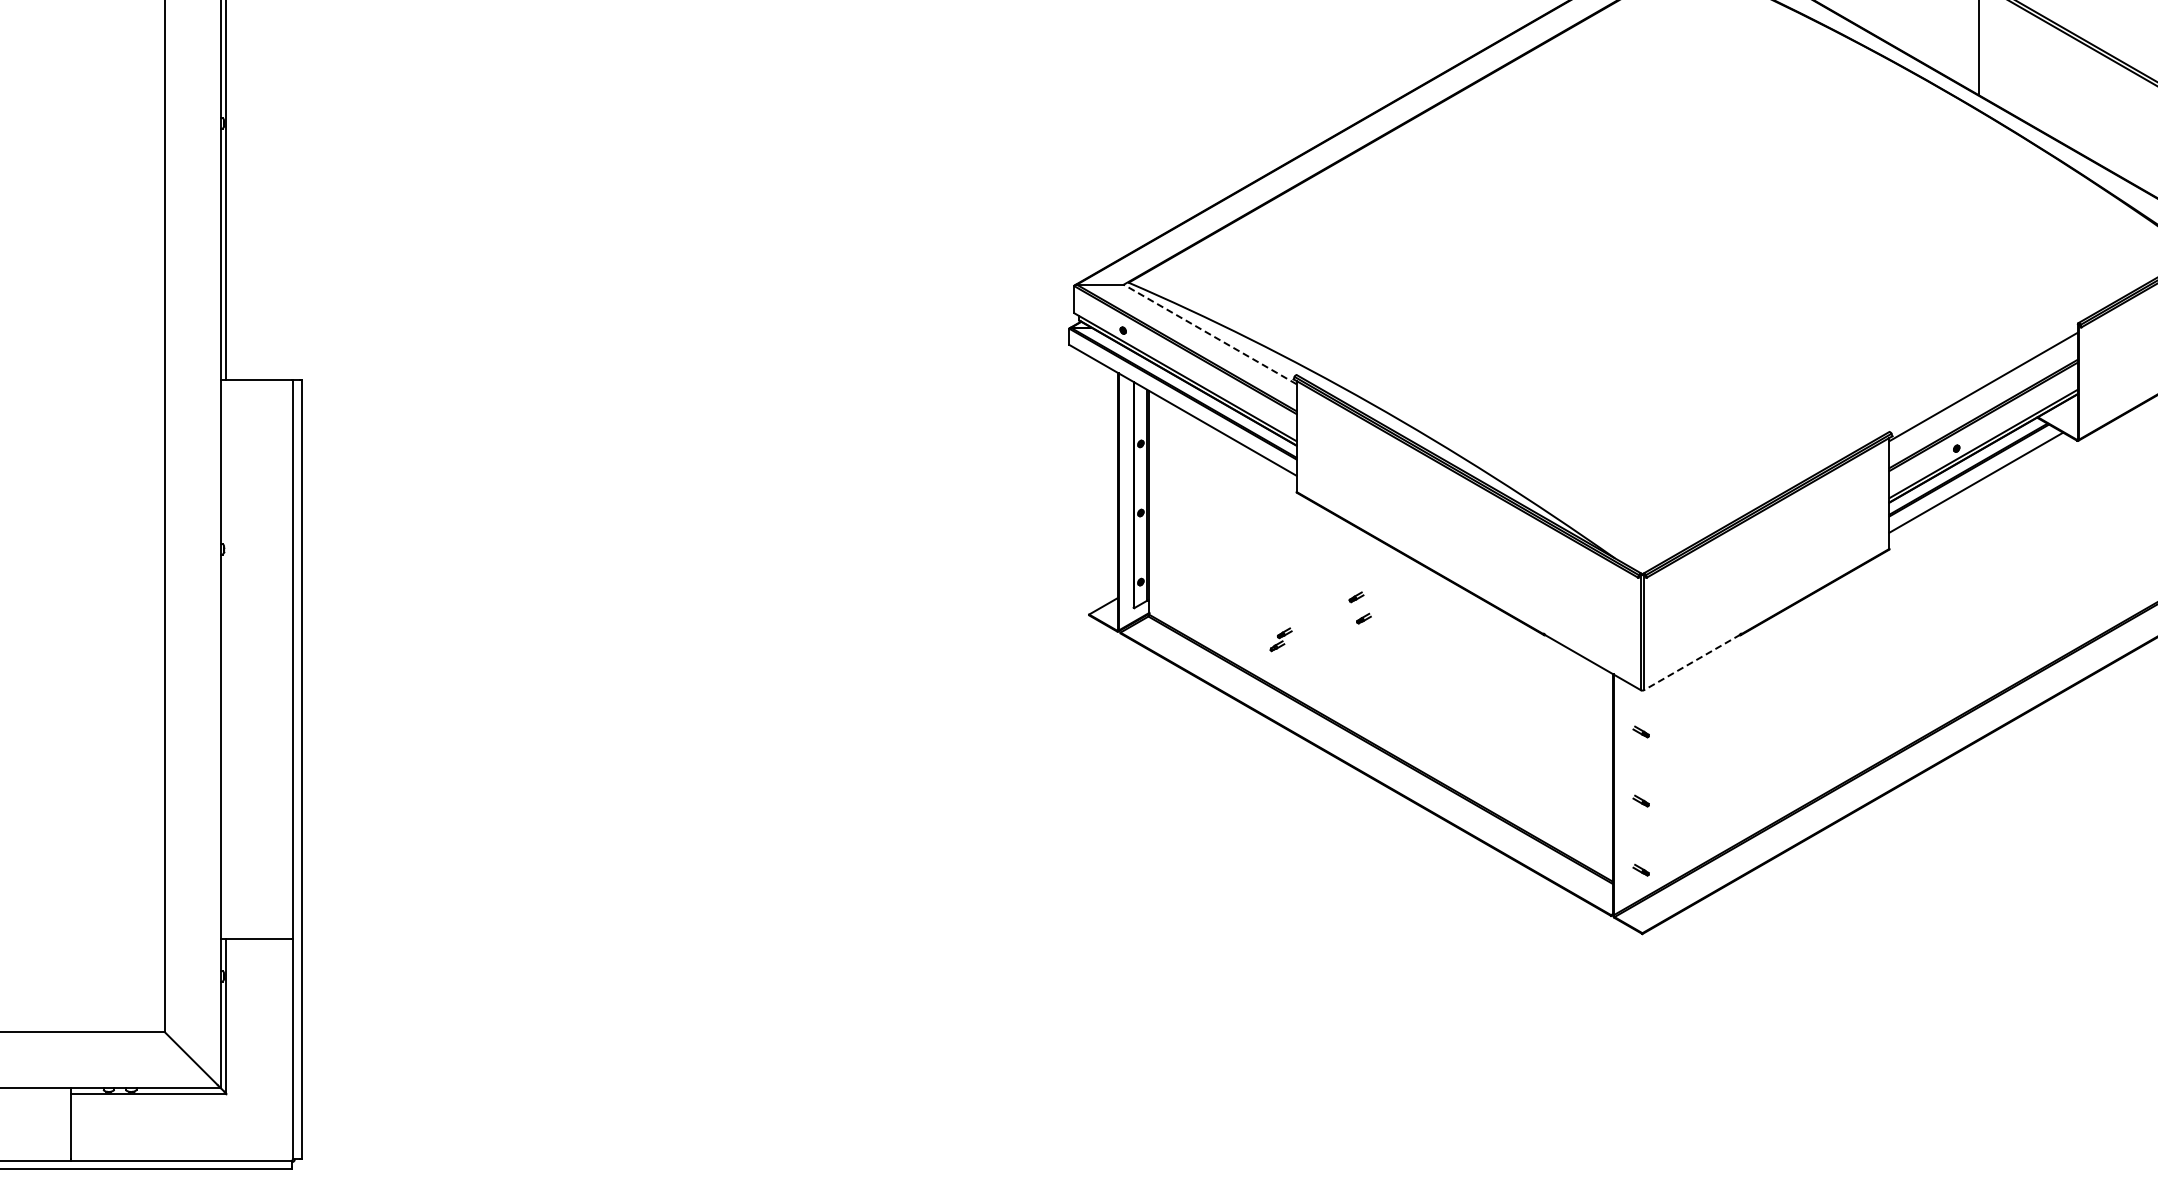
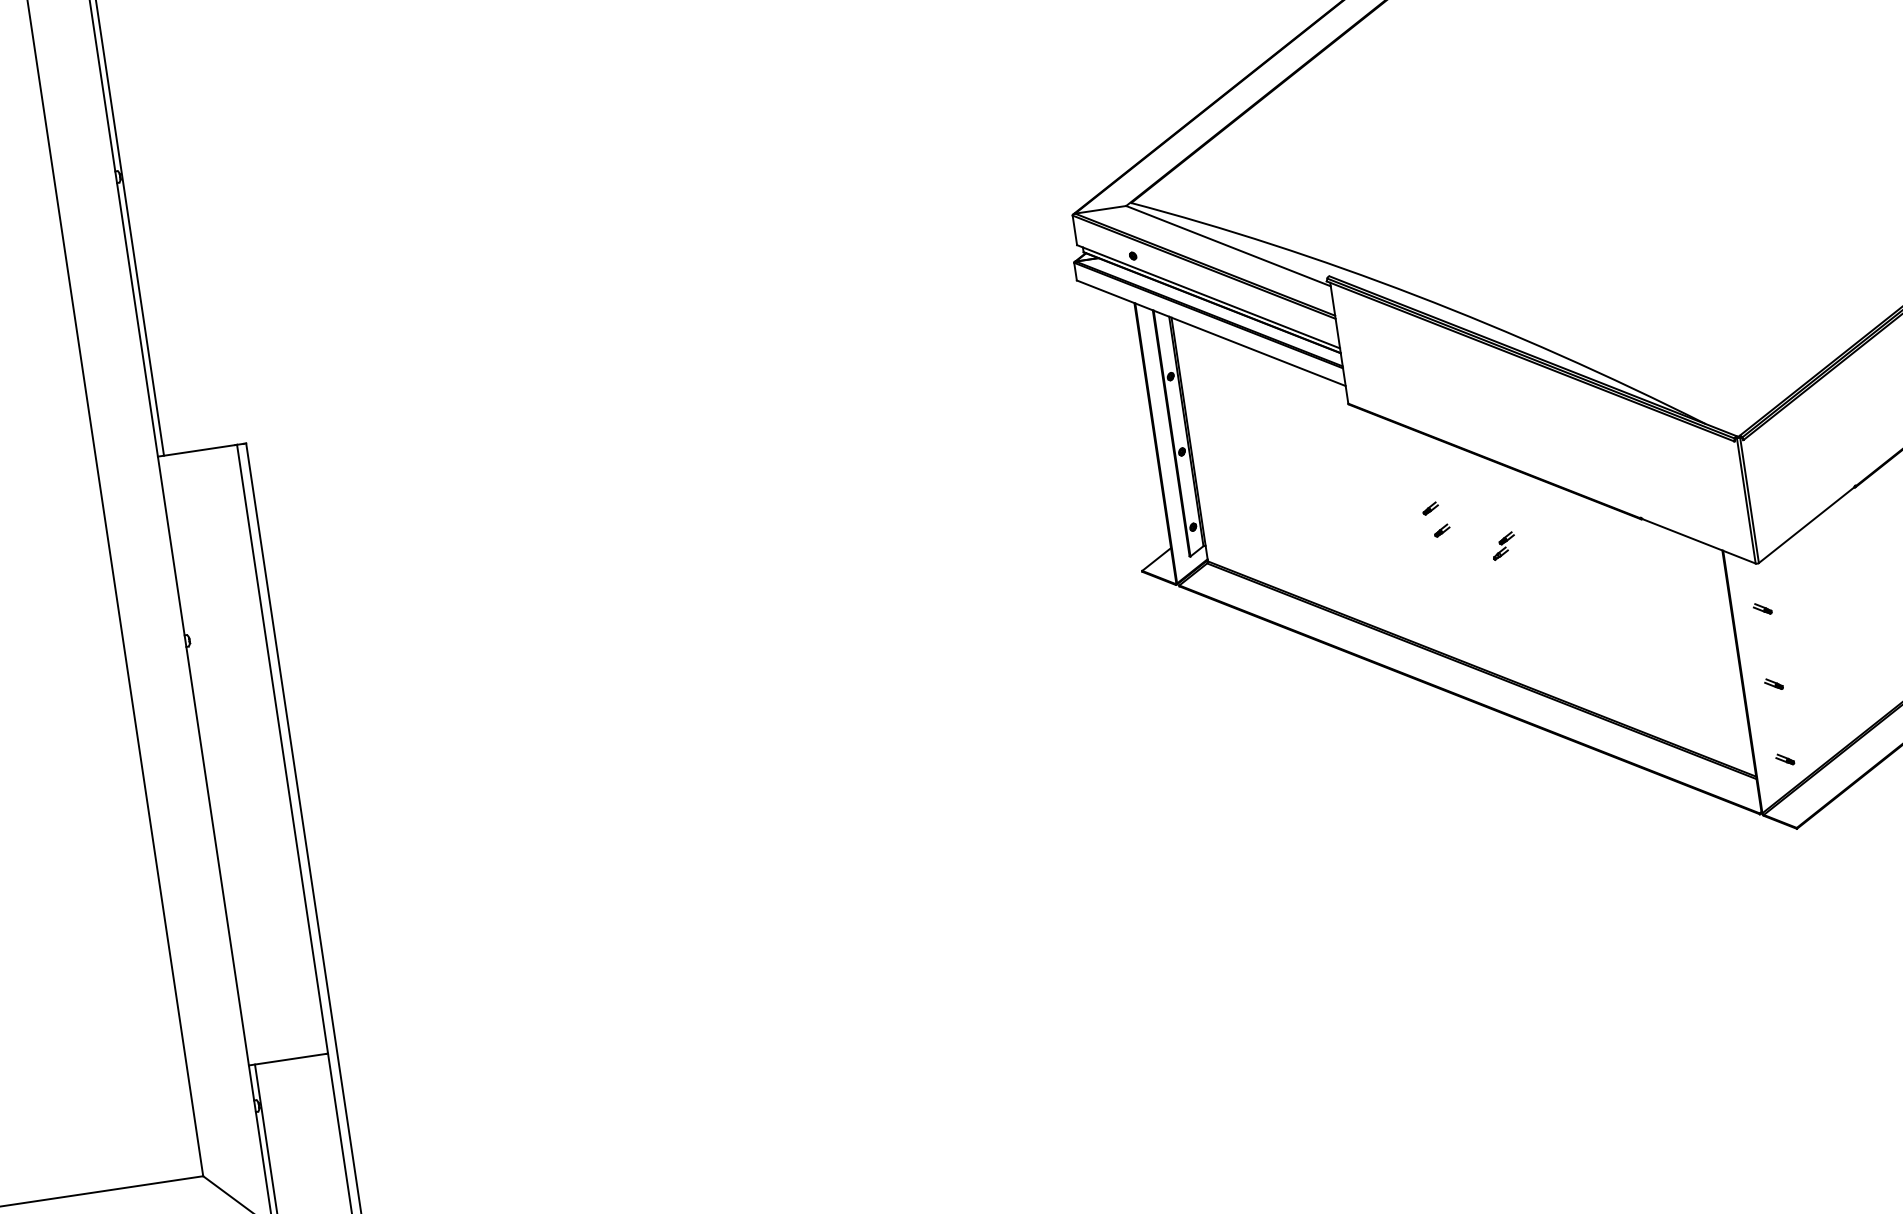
line: (1210, 334) -> (1228, 246), dashed -> solid
part: (1280, 639) -> (1503, 545), moved
line: (1692, 662) -> (1807, 524), dashed -> solid

